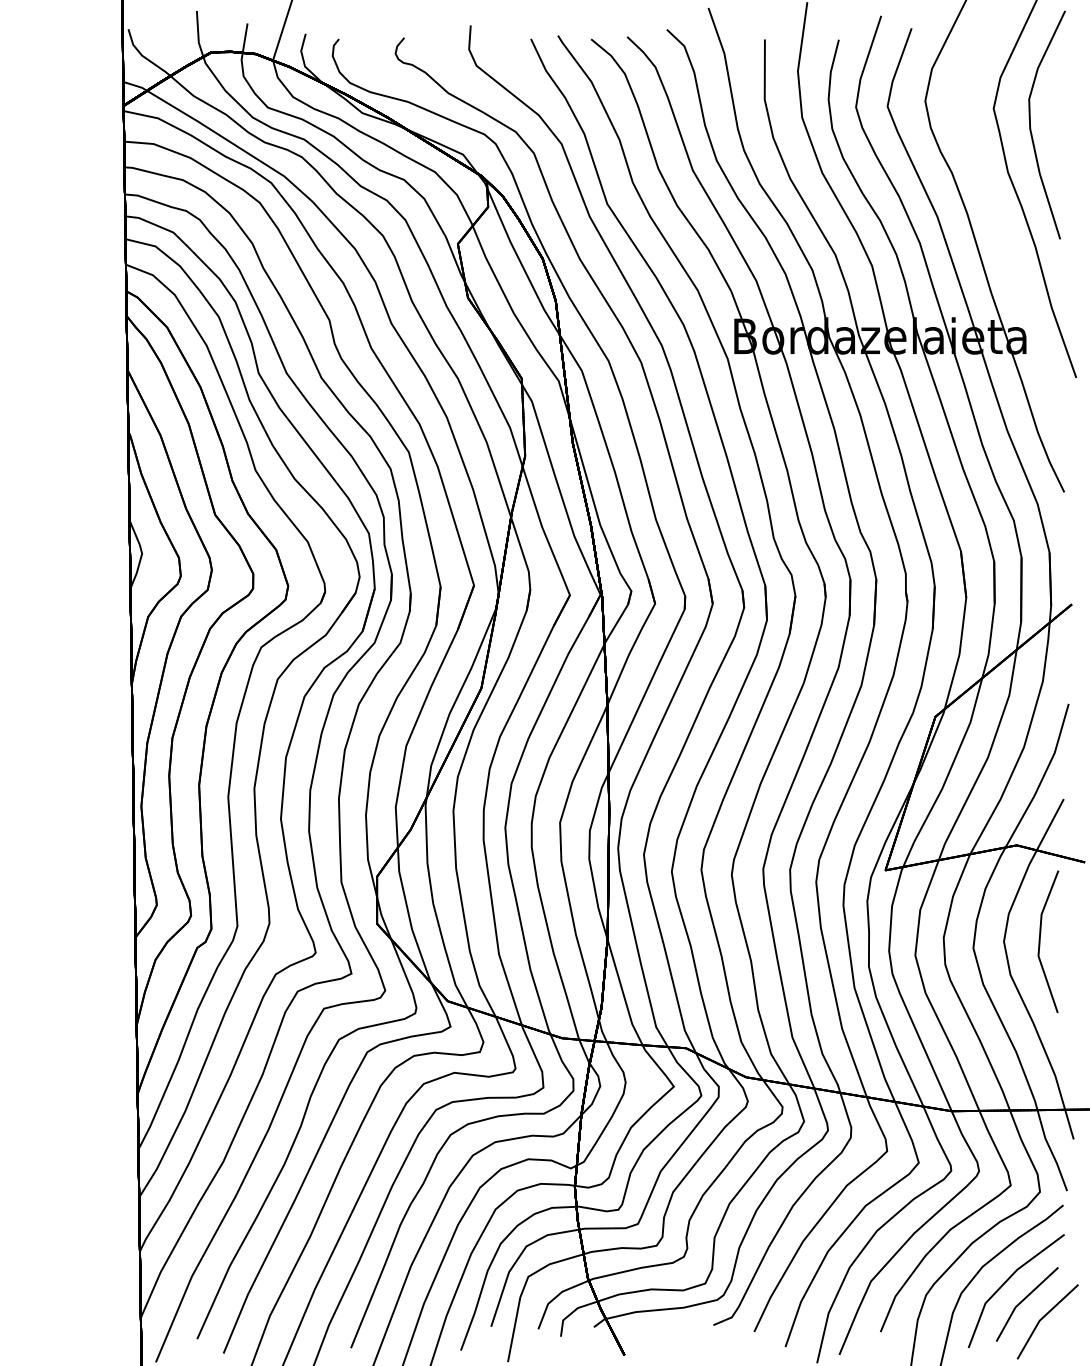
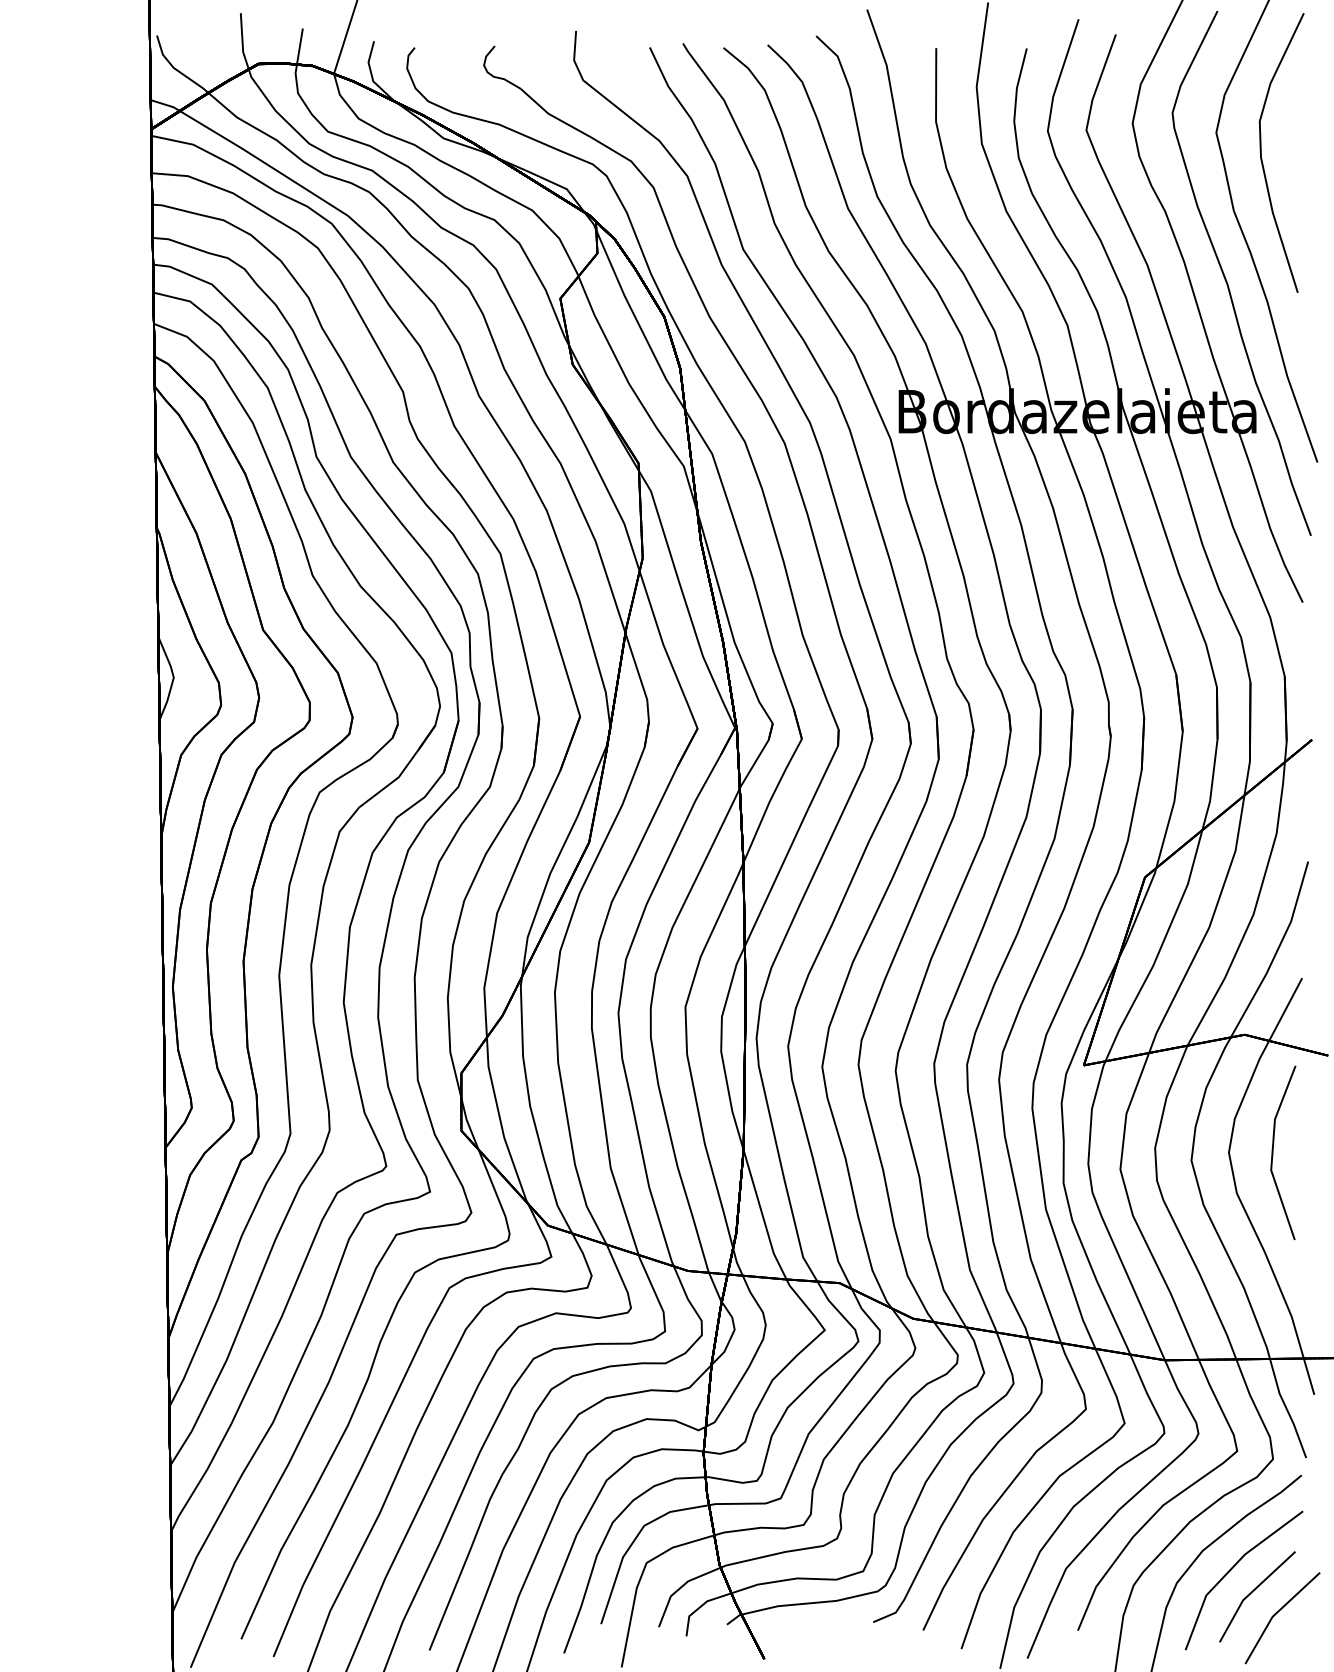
part: (1001, 227) -> (1226, 278), added

